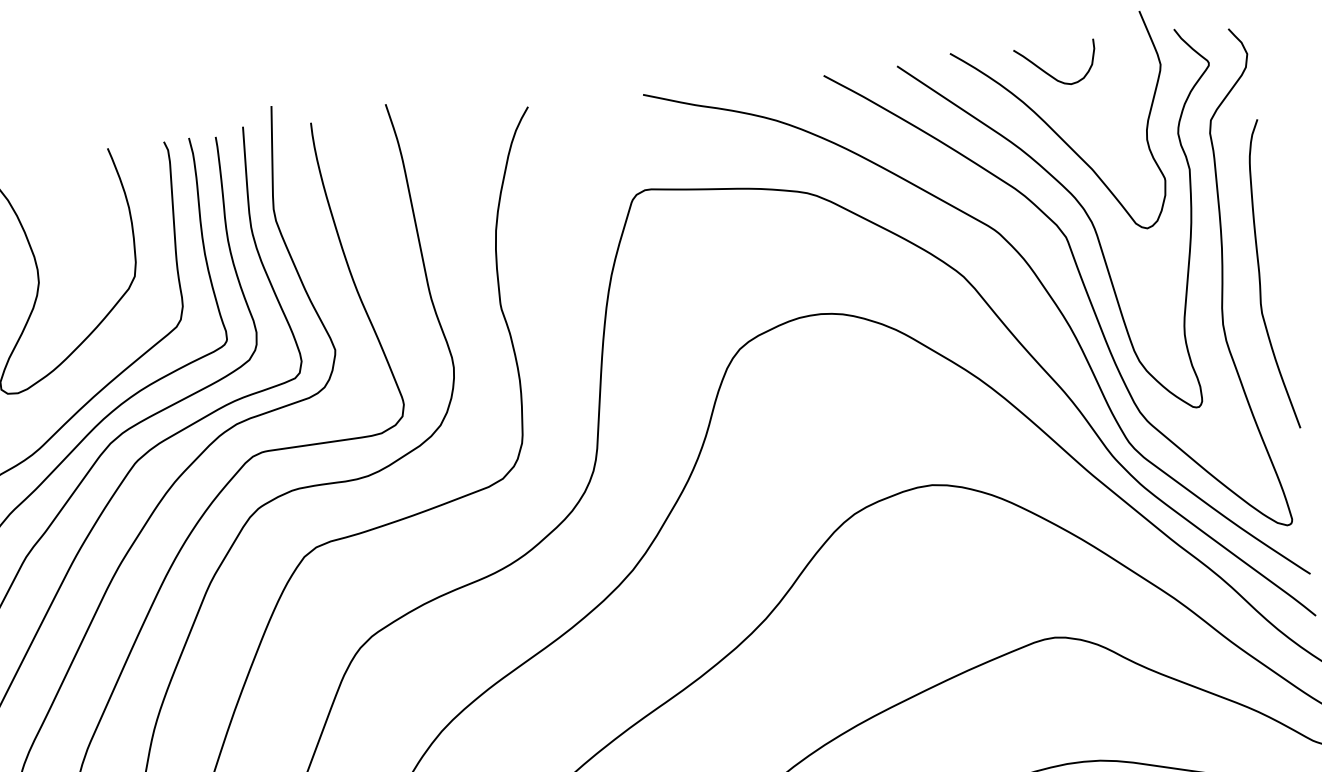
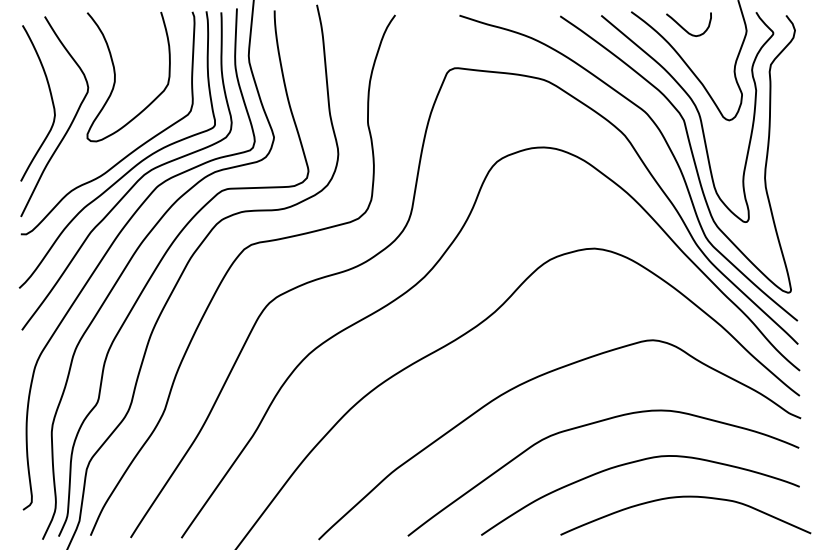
curve: (1261, 270) -> (789, 150), removed

